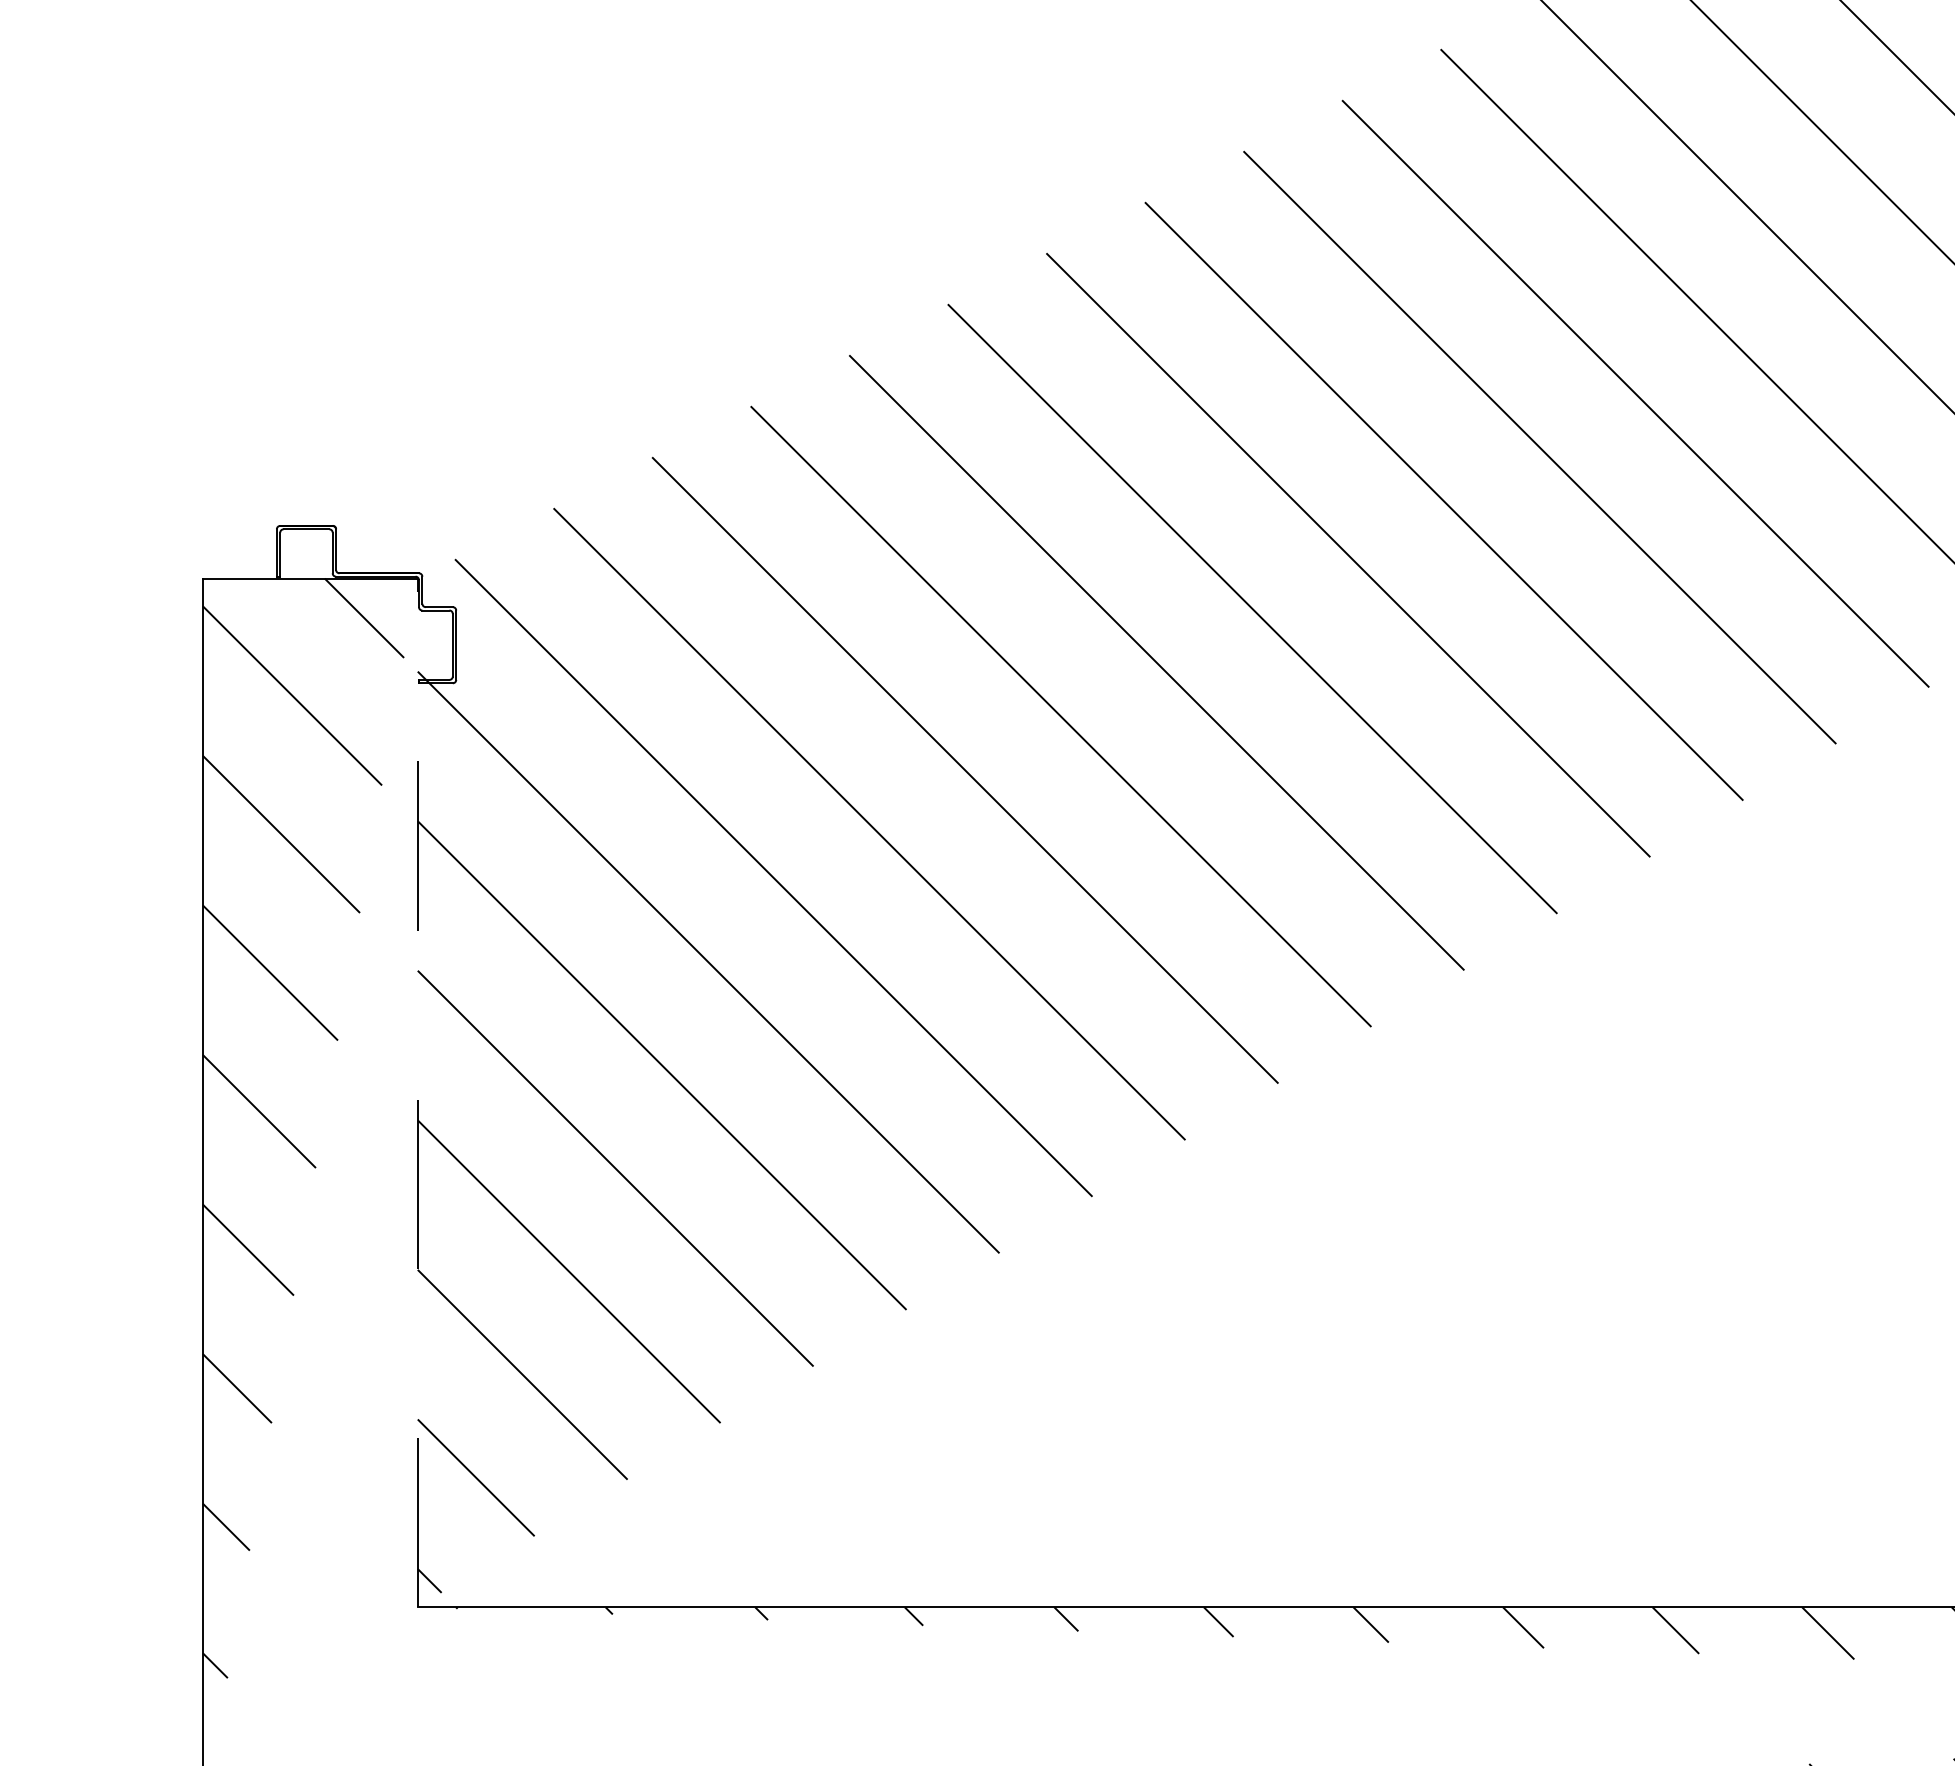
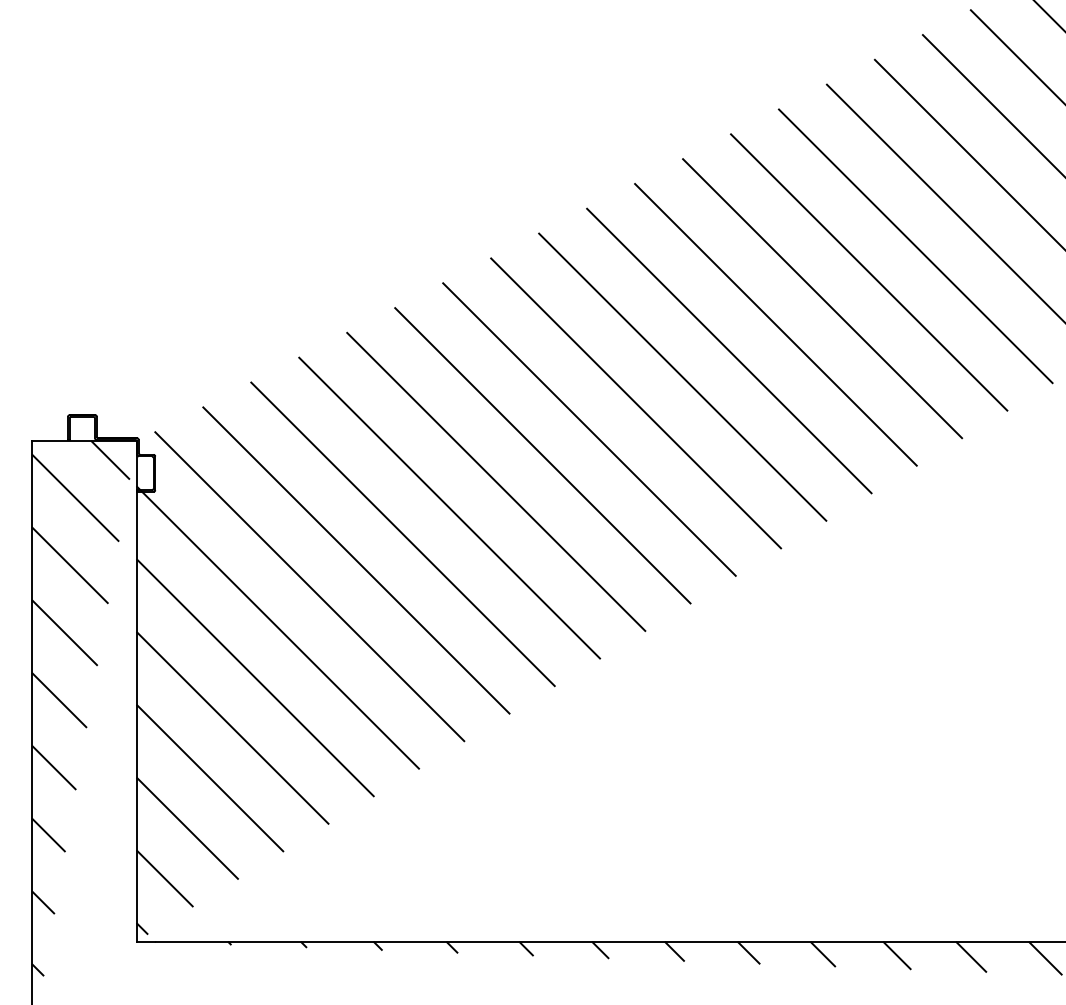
line: (417, 1091) -> (136, 690), dashed -> solid

